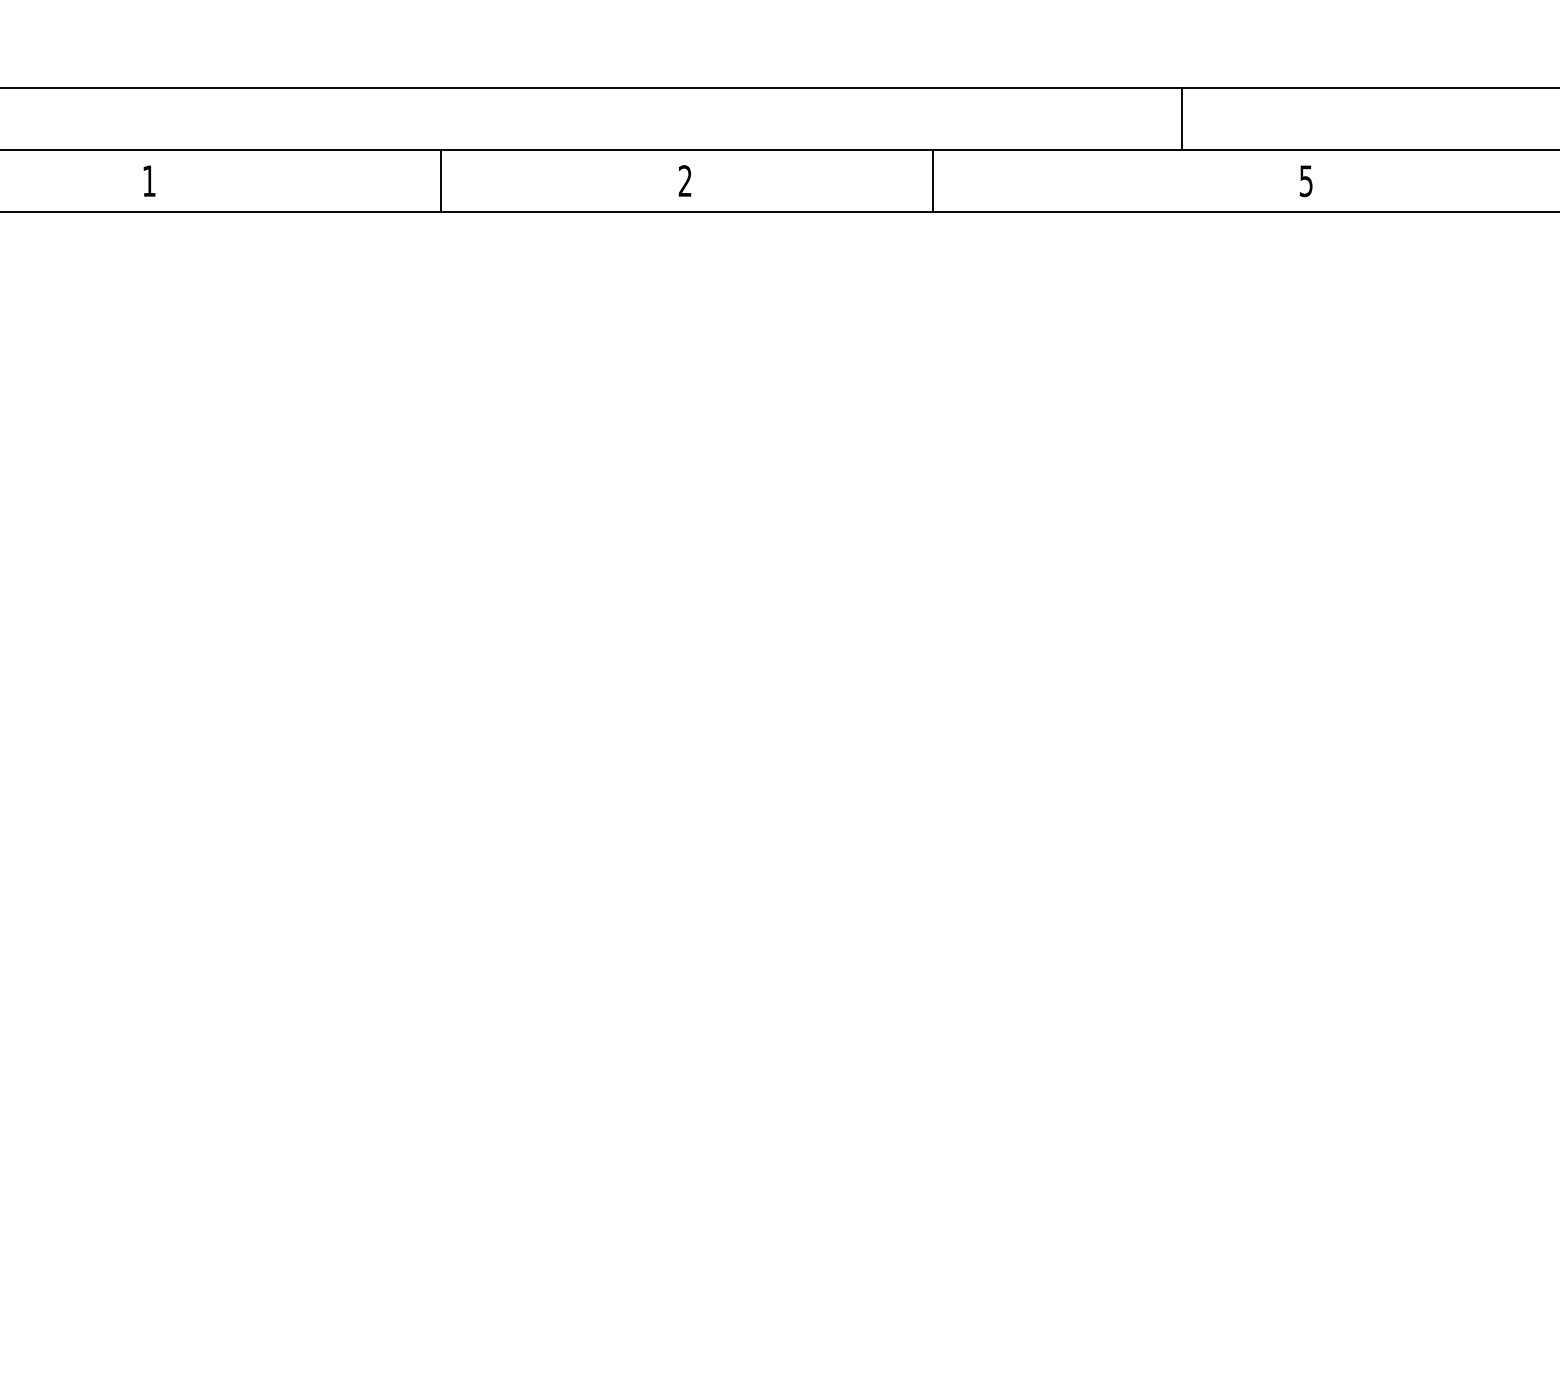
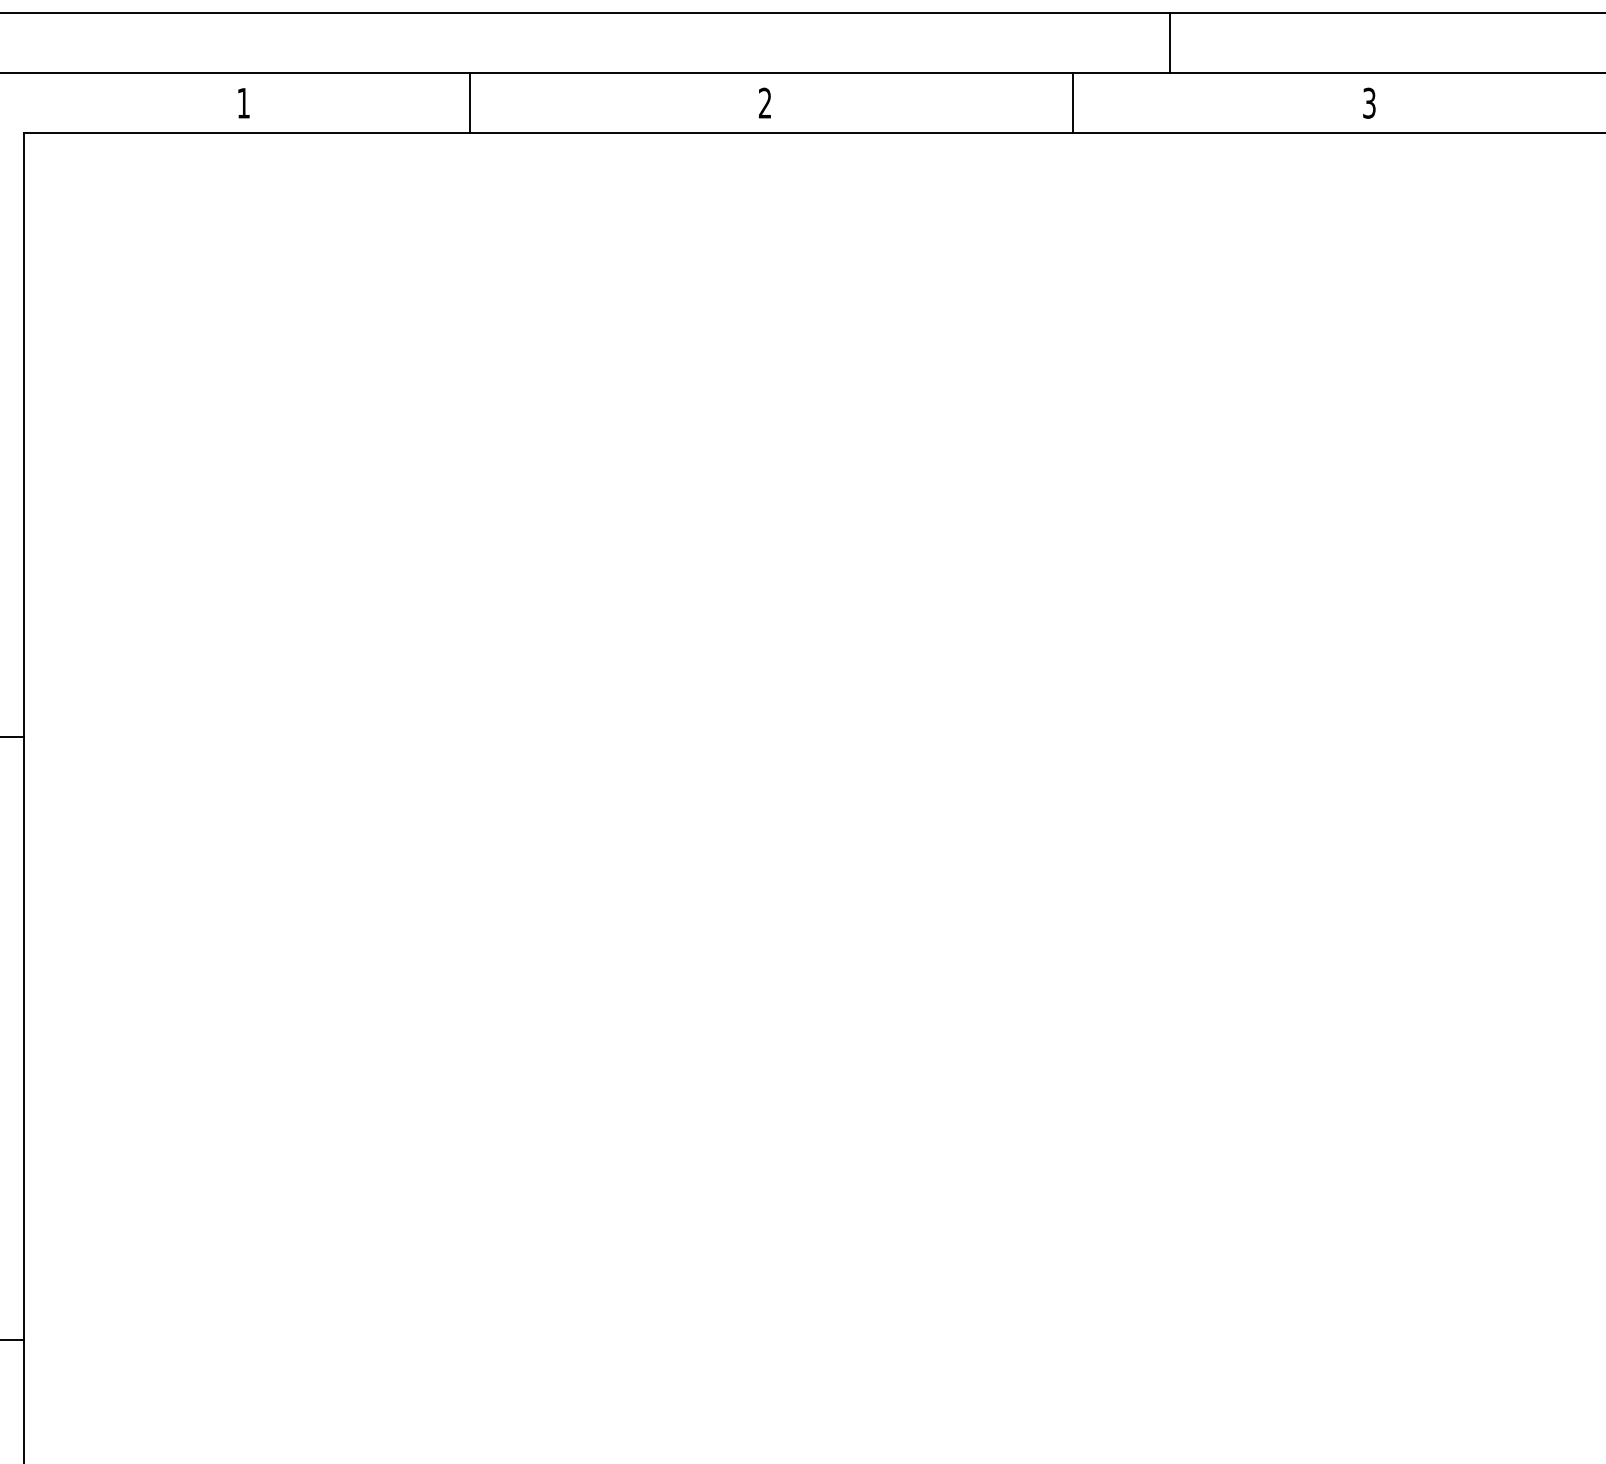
line: (1182, 118) -> (1169, 42), moved
text: (1306, 180) -> (1369, 102), 5 -> 3
line: (440, 181) -> (470, 103), moved
line: (933, 181) -> (1073, 103), moved

